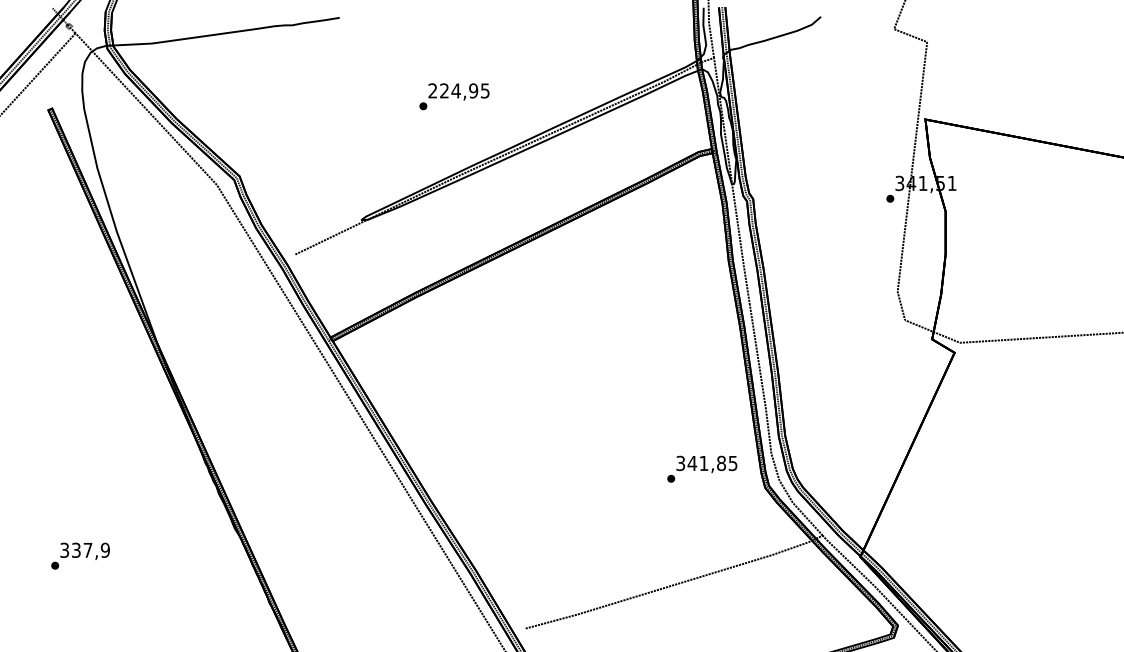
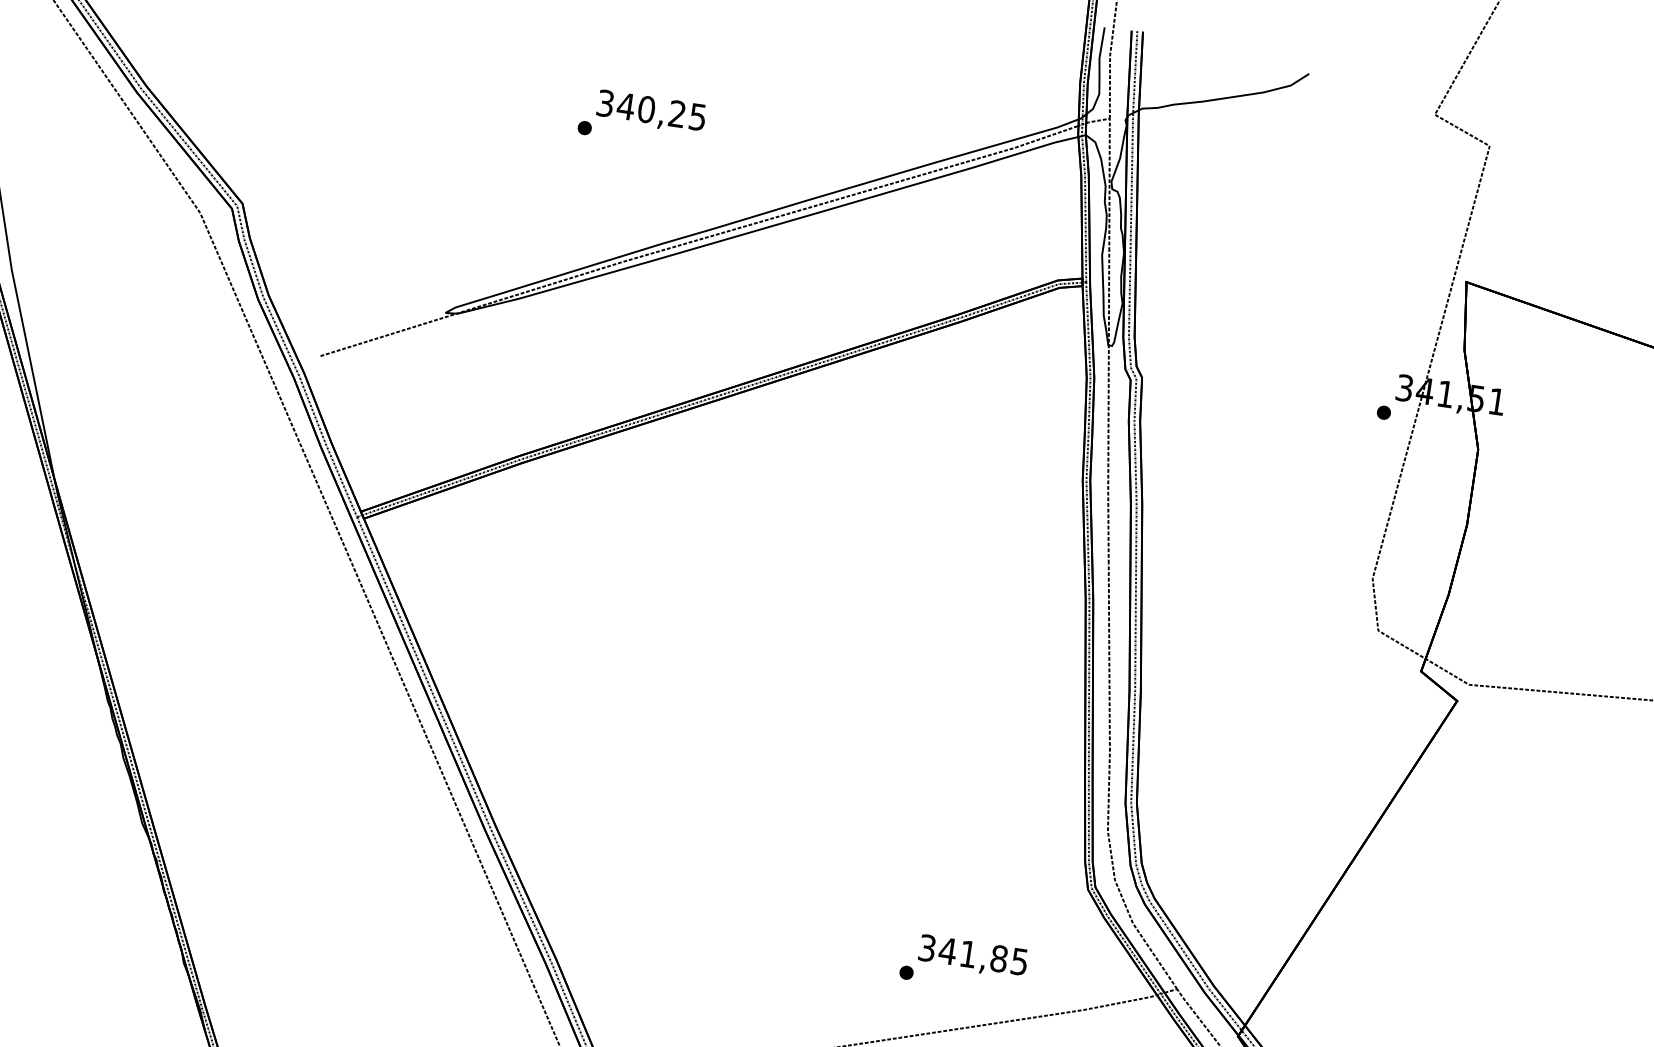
text: (453, 90) -> (641, 108), 224,95 -> 340,25
text: (702, 468) -> (964, 962), moved

